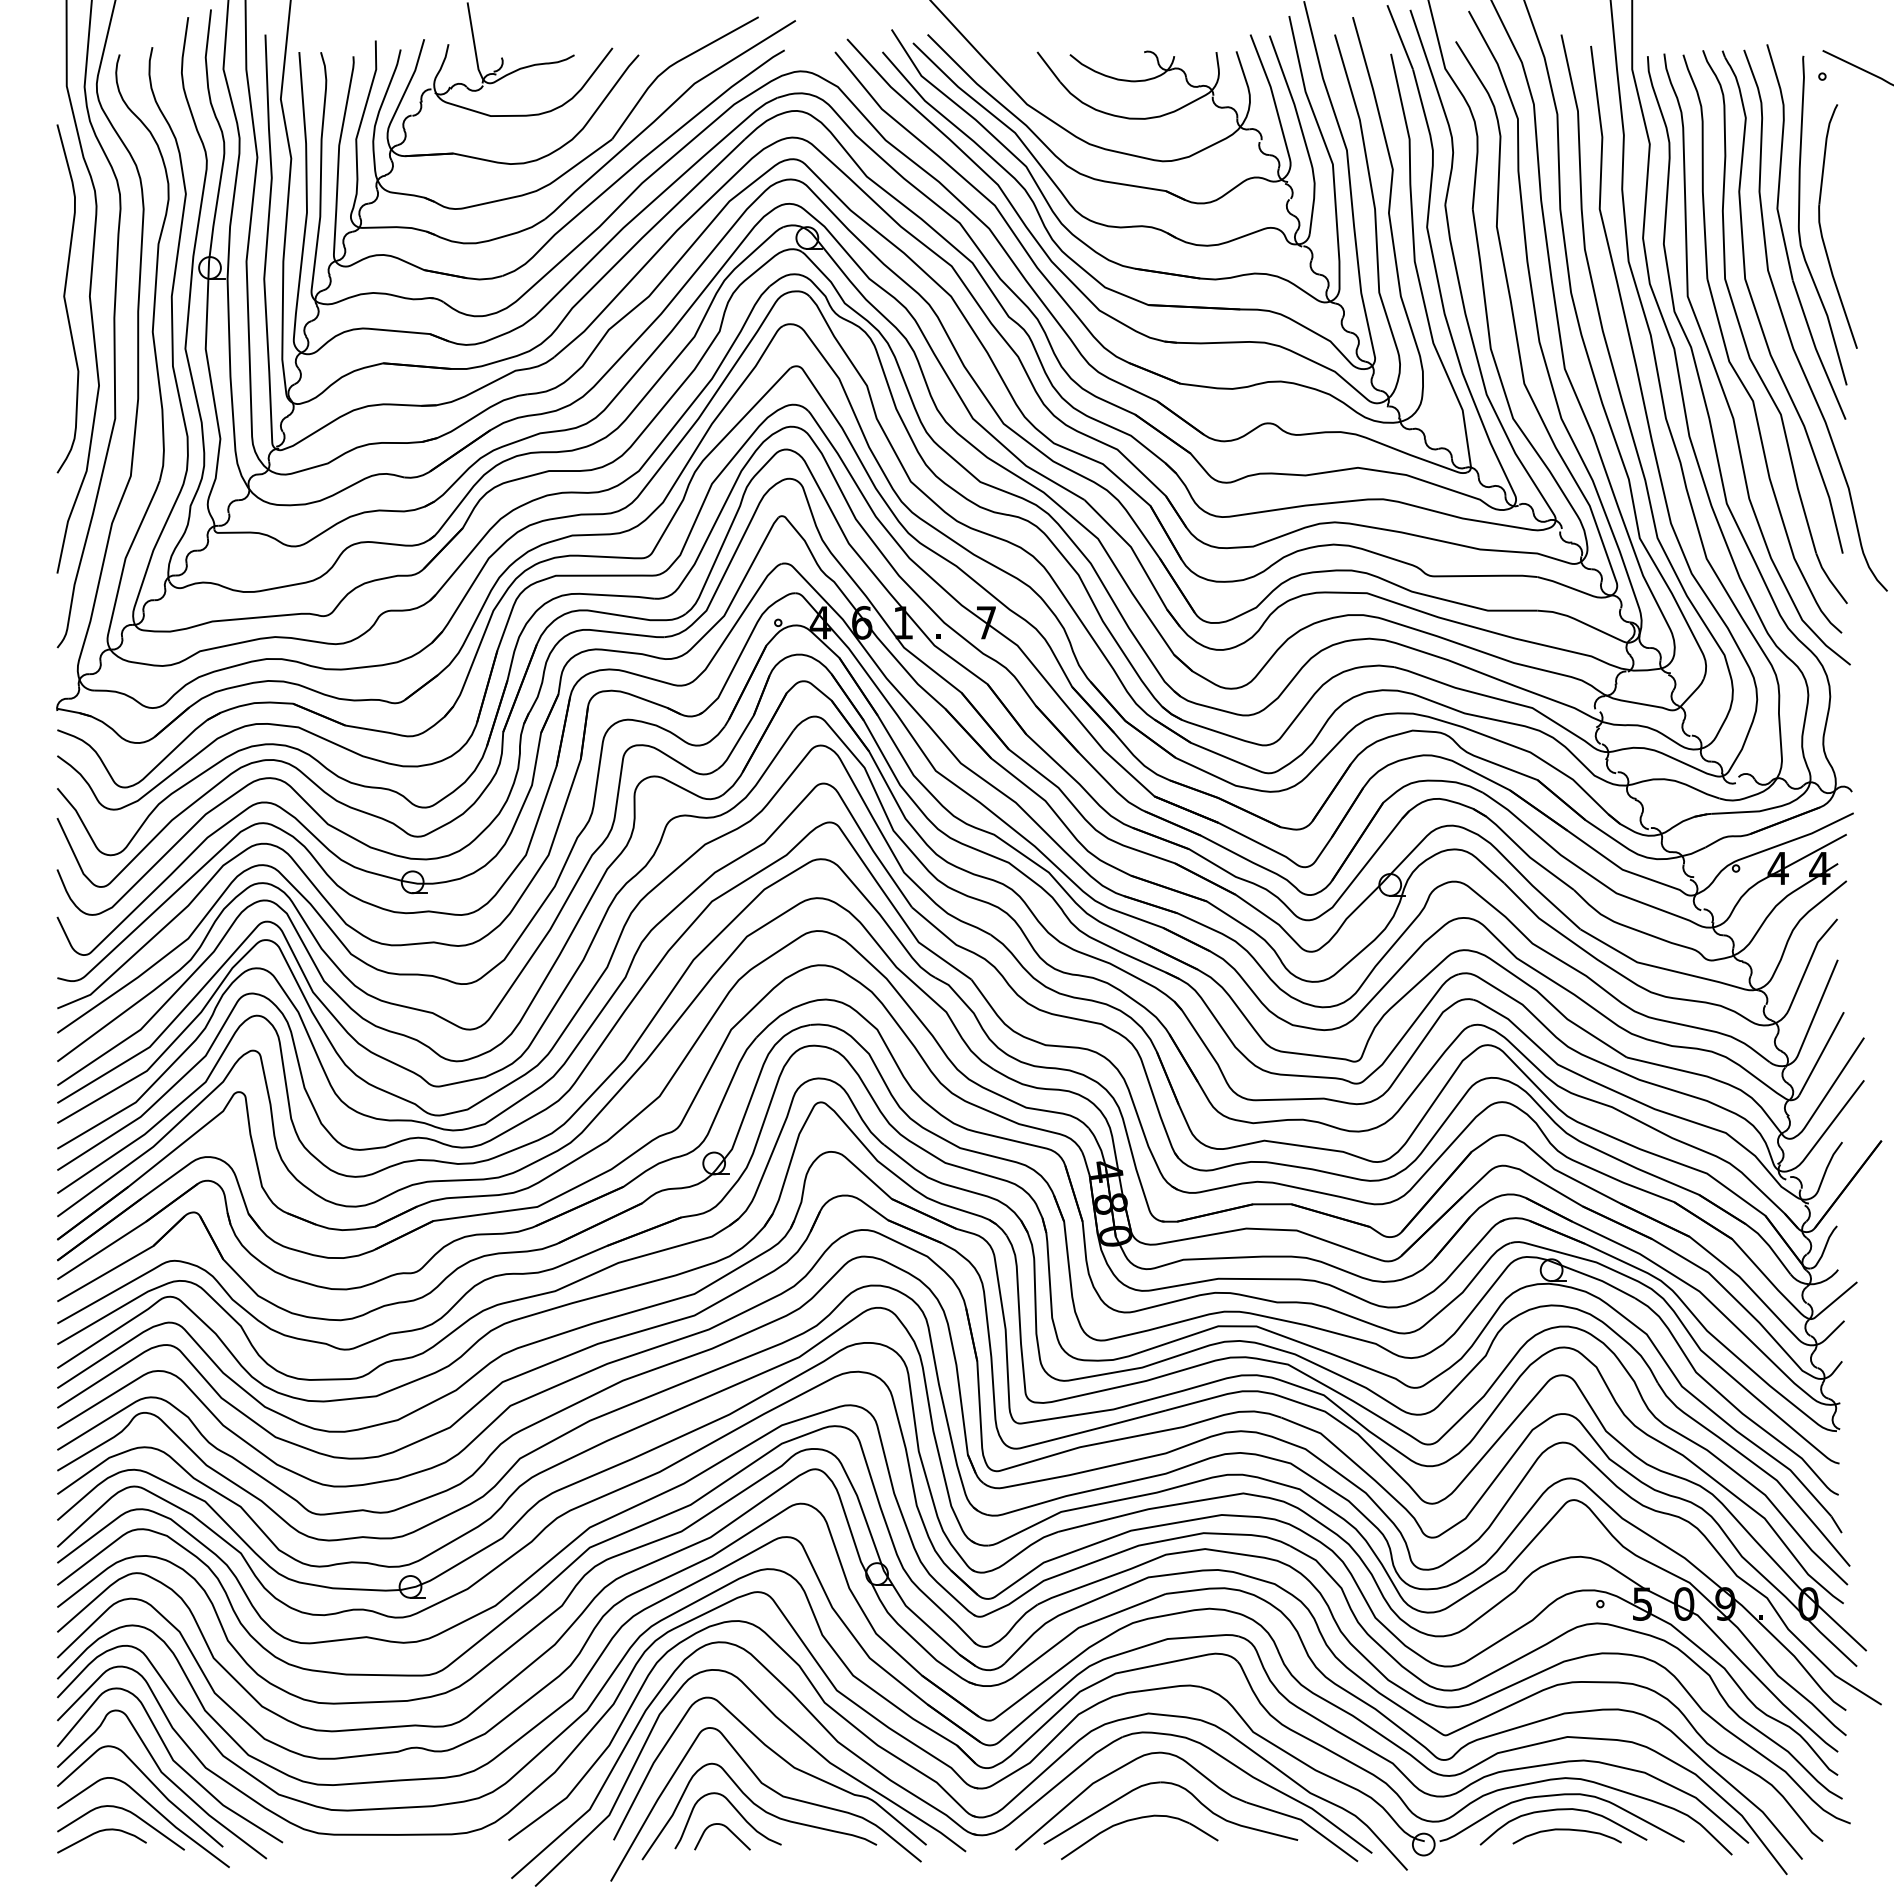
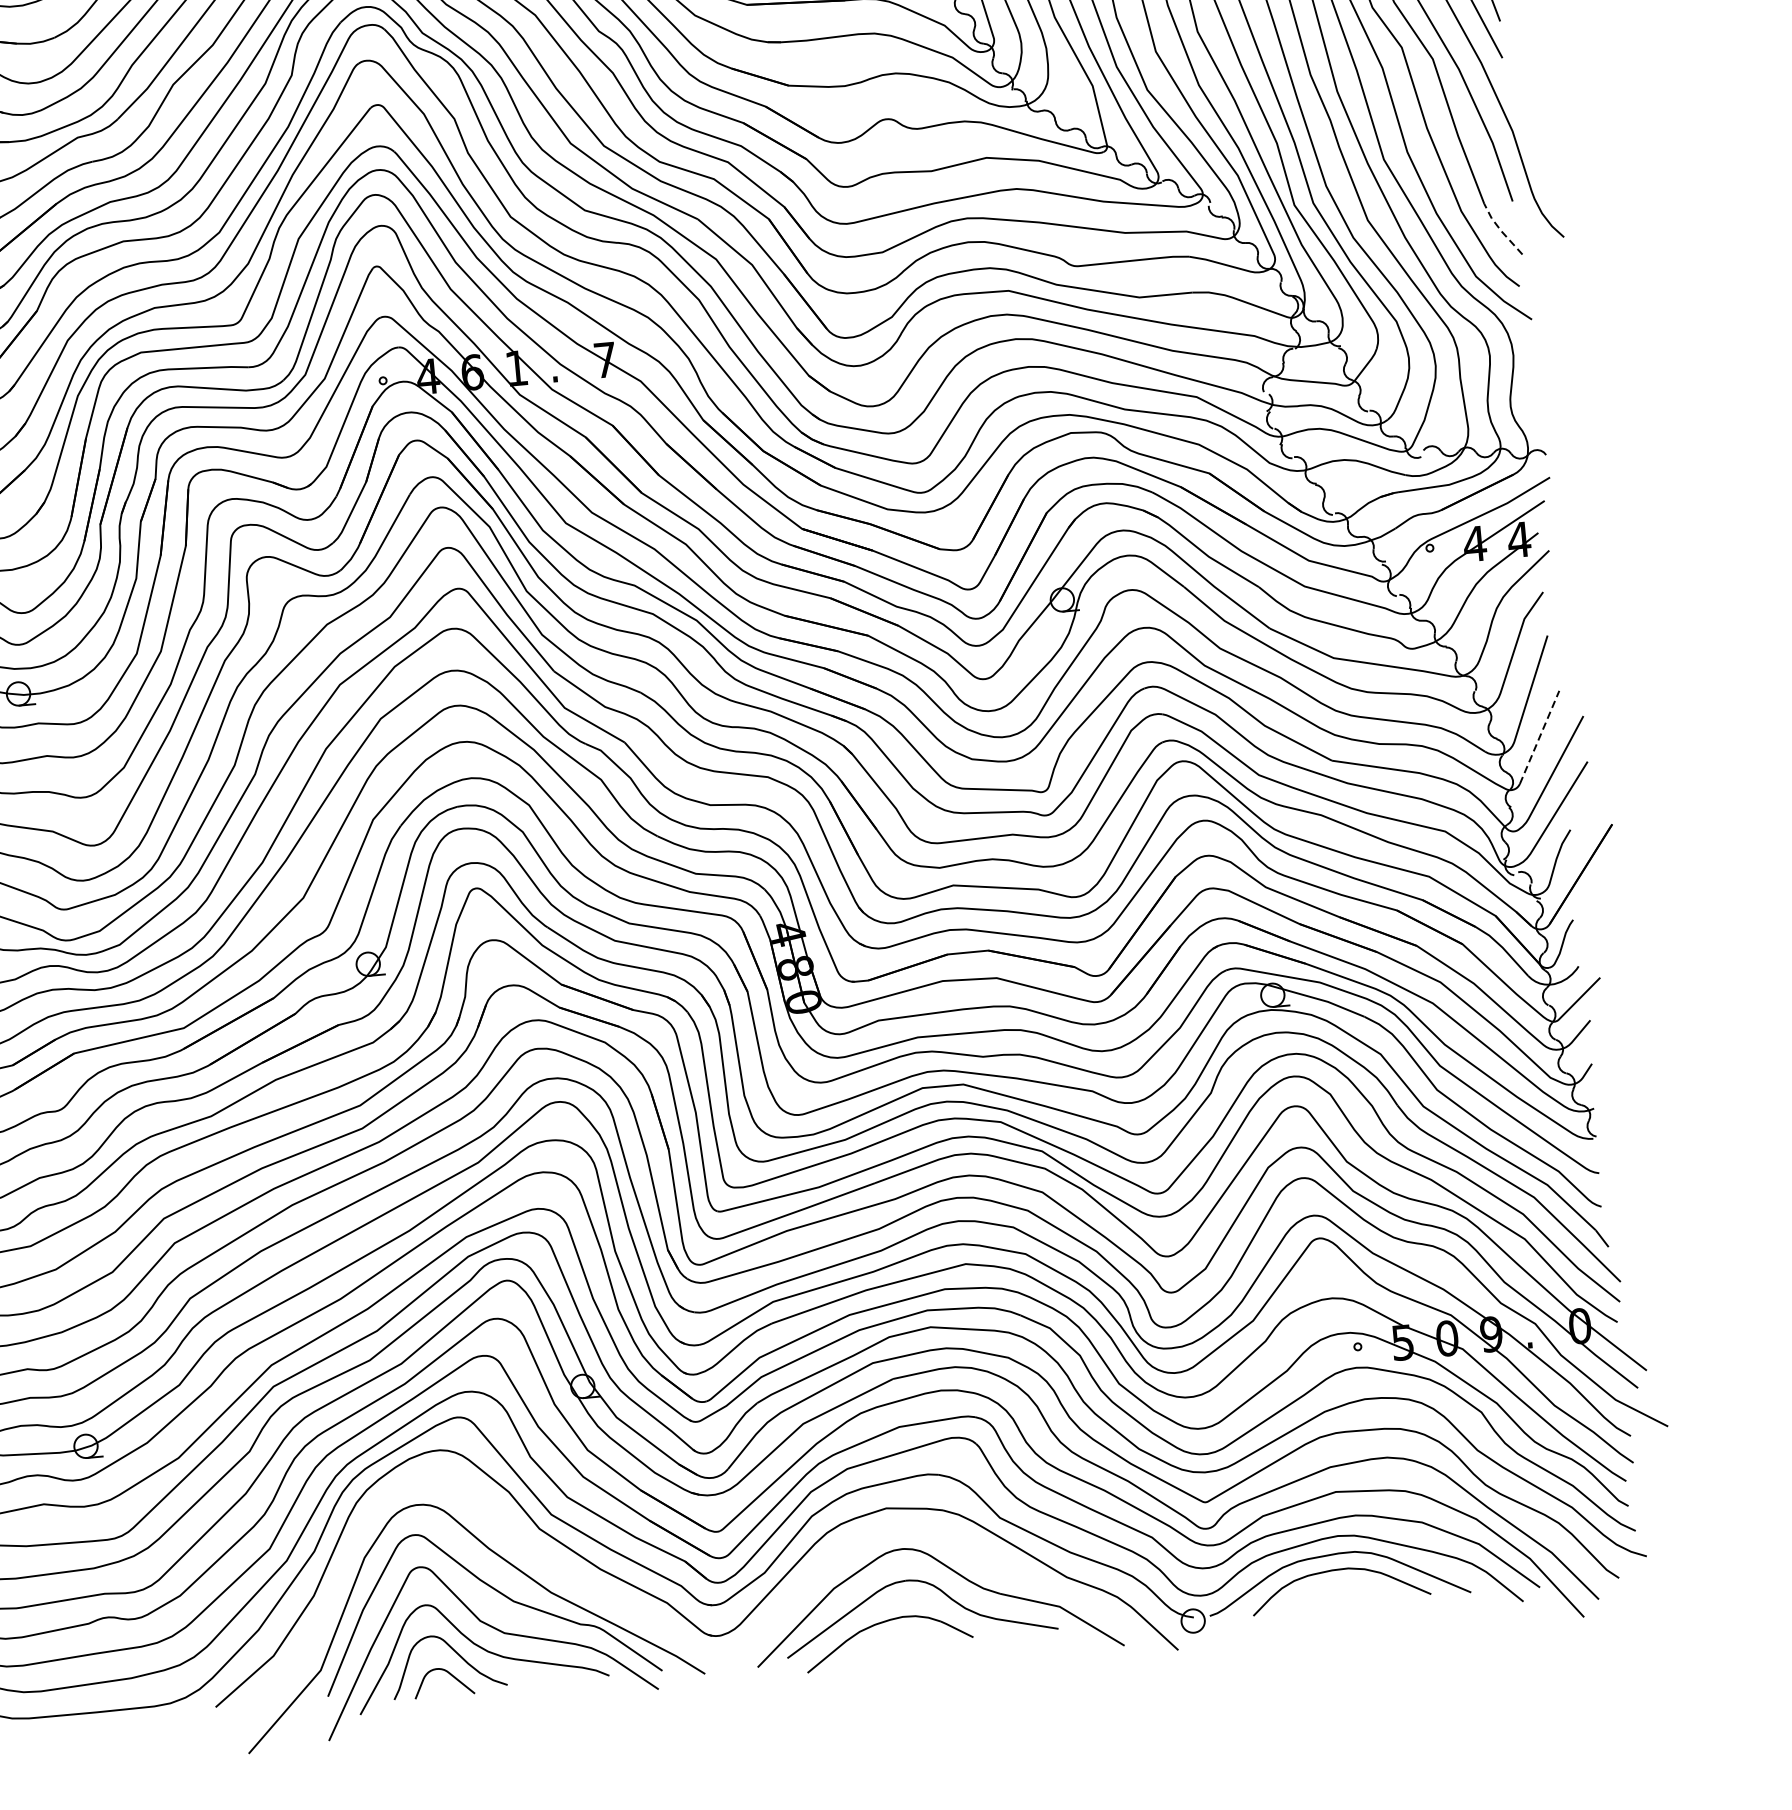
line: (1829, 579) -> (1501, 230), solid -> dashed
line: (1821, 1053) -> (1539, 737), solid -> dashed
part: (920, 1797) -> (651, 1620), removed
curve: (1566, 1830) -> (1344, 1591), removed

